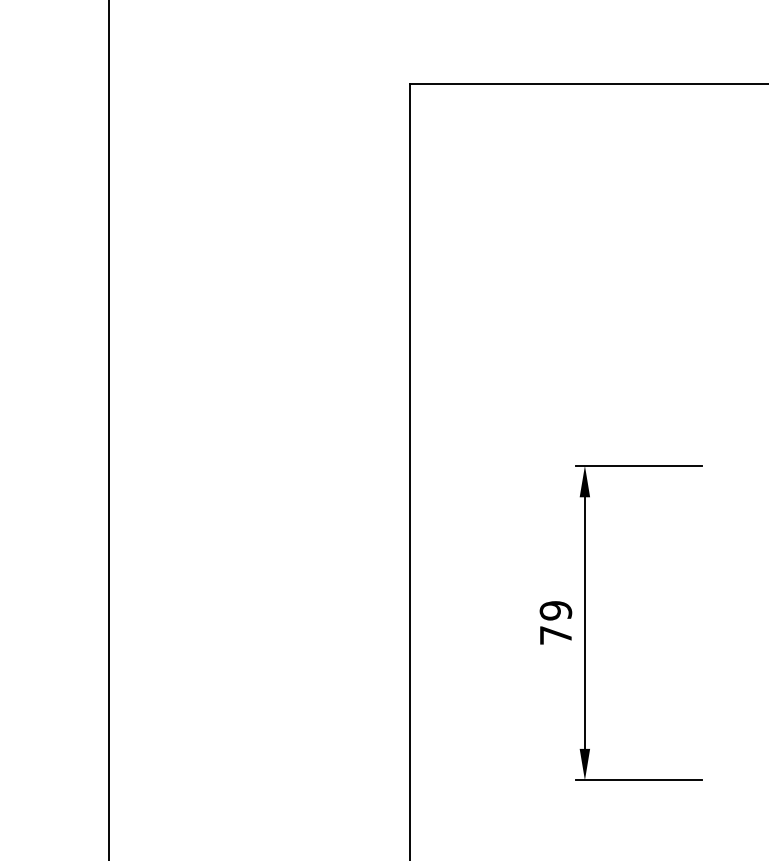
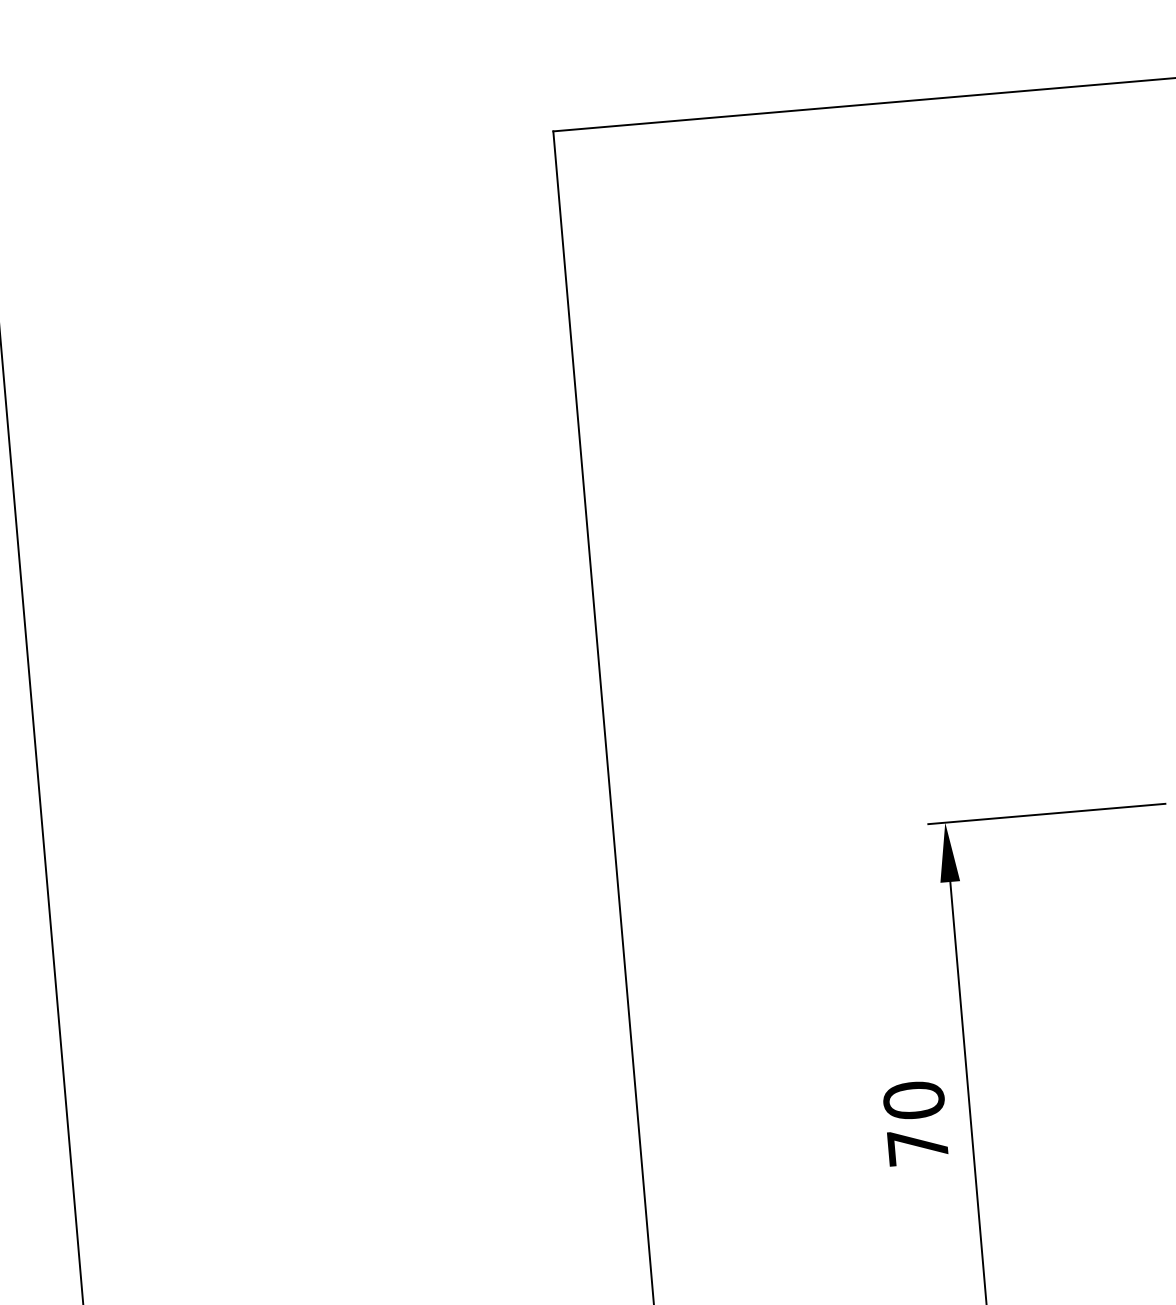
text: (555, 610) -> (913, 1100), 79 -> 70

